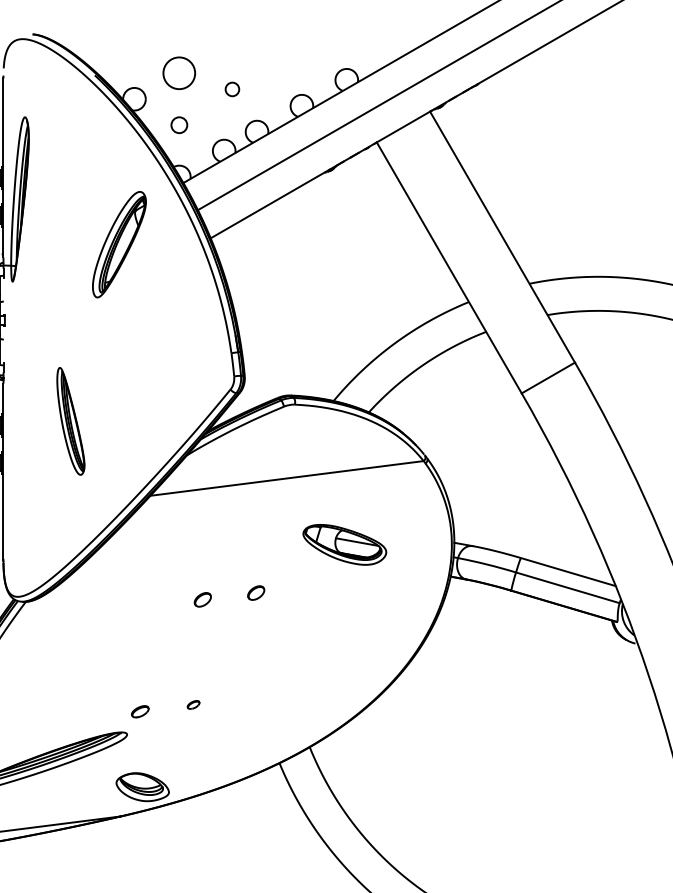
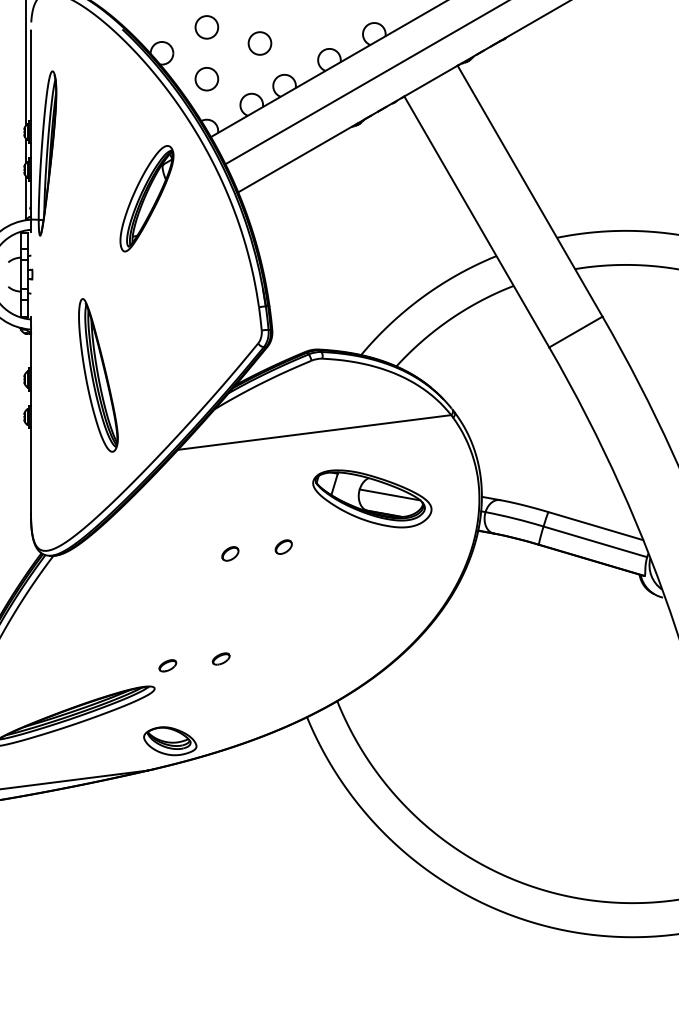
circle: (178, 73) -> (206, 27), size x0.71
circle: (231, 89) -> (259, 43), size x1.67
circle: (178, 125) -> (206, 79), size x1.43
part: (70, 421) -> (98, 375), size x1.43
part: (344, 544) -> (372, 498), size x1.43
part: (192, 704) -> (220, 658), size x1.43

